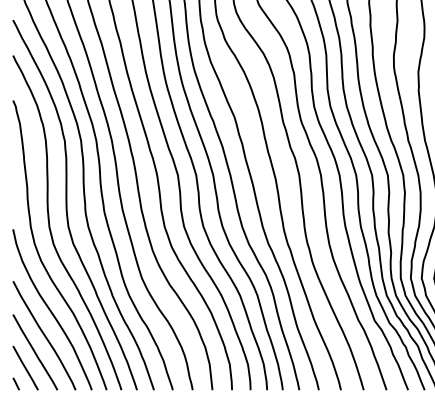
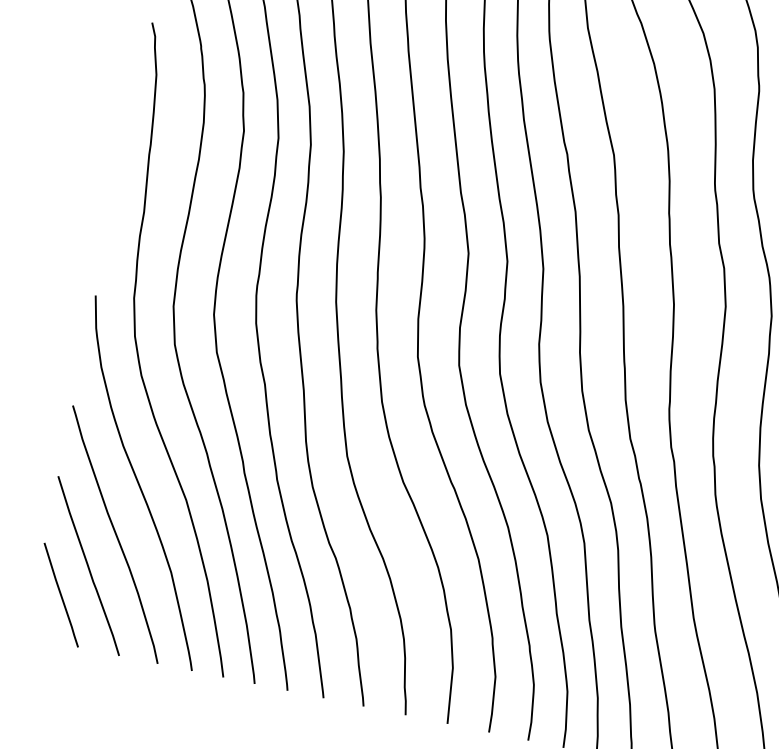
line: (15, 383) -> (33, 623), removed

